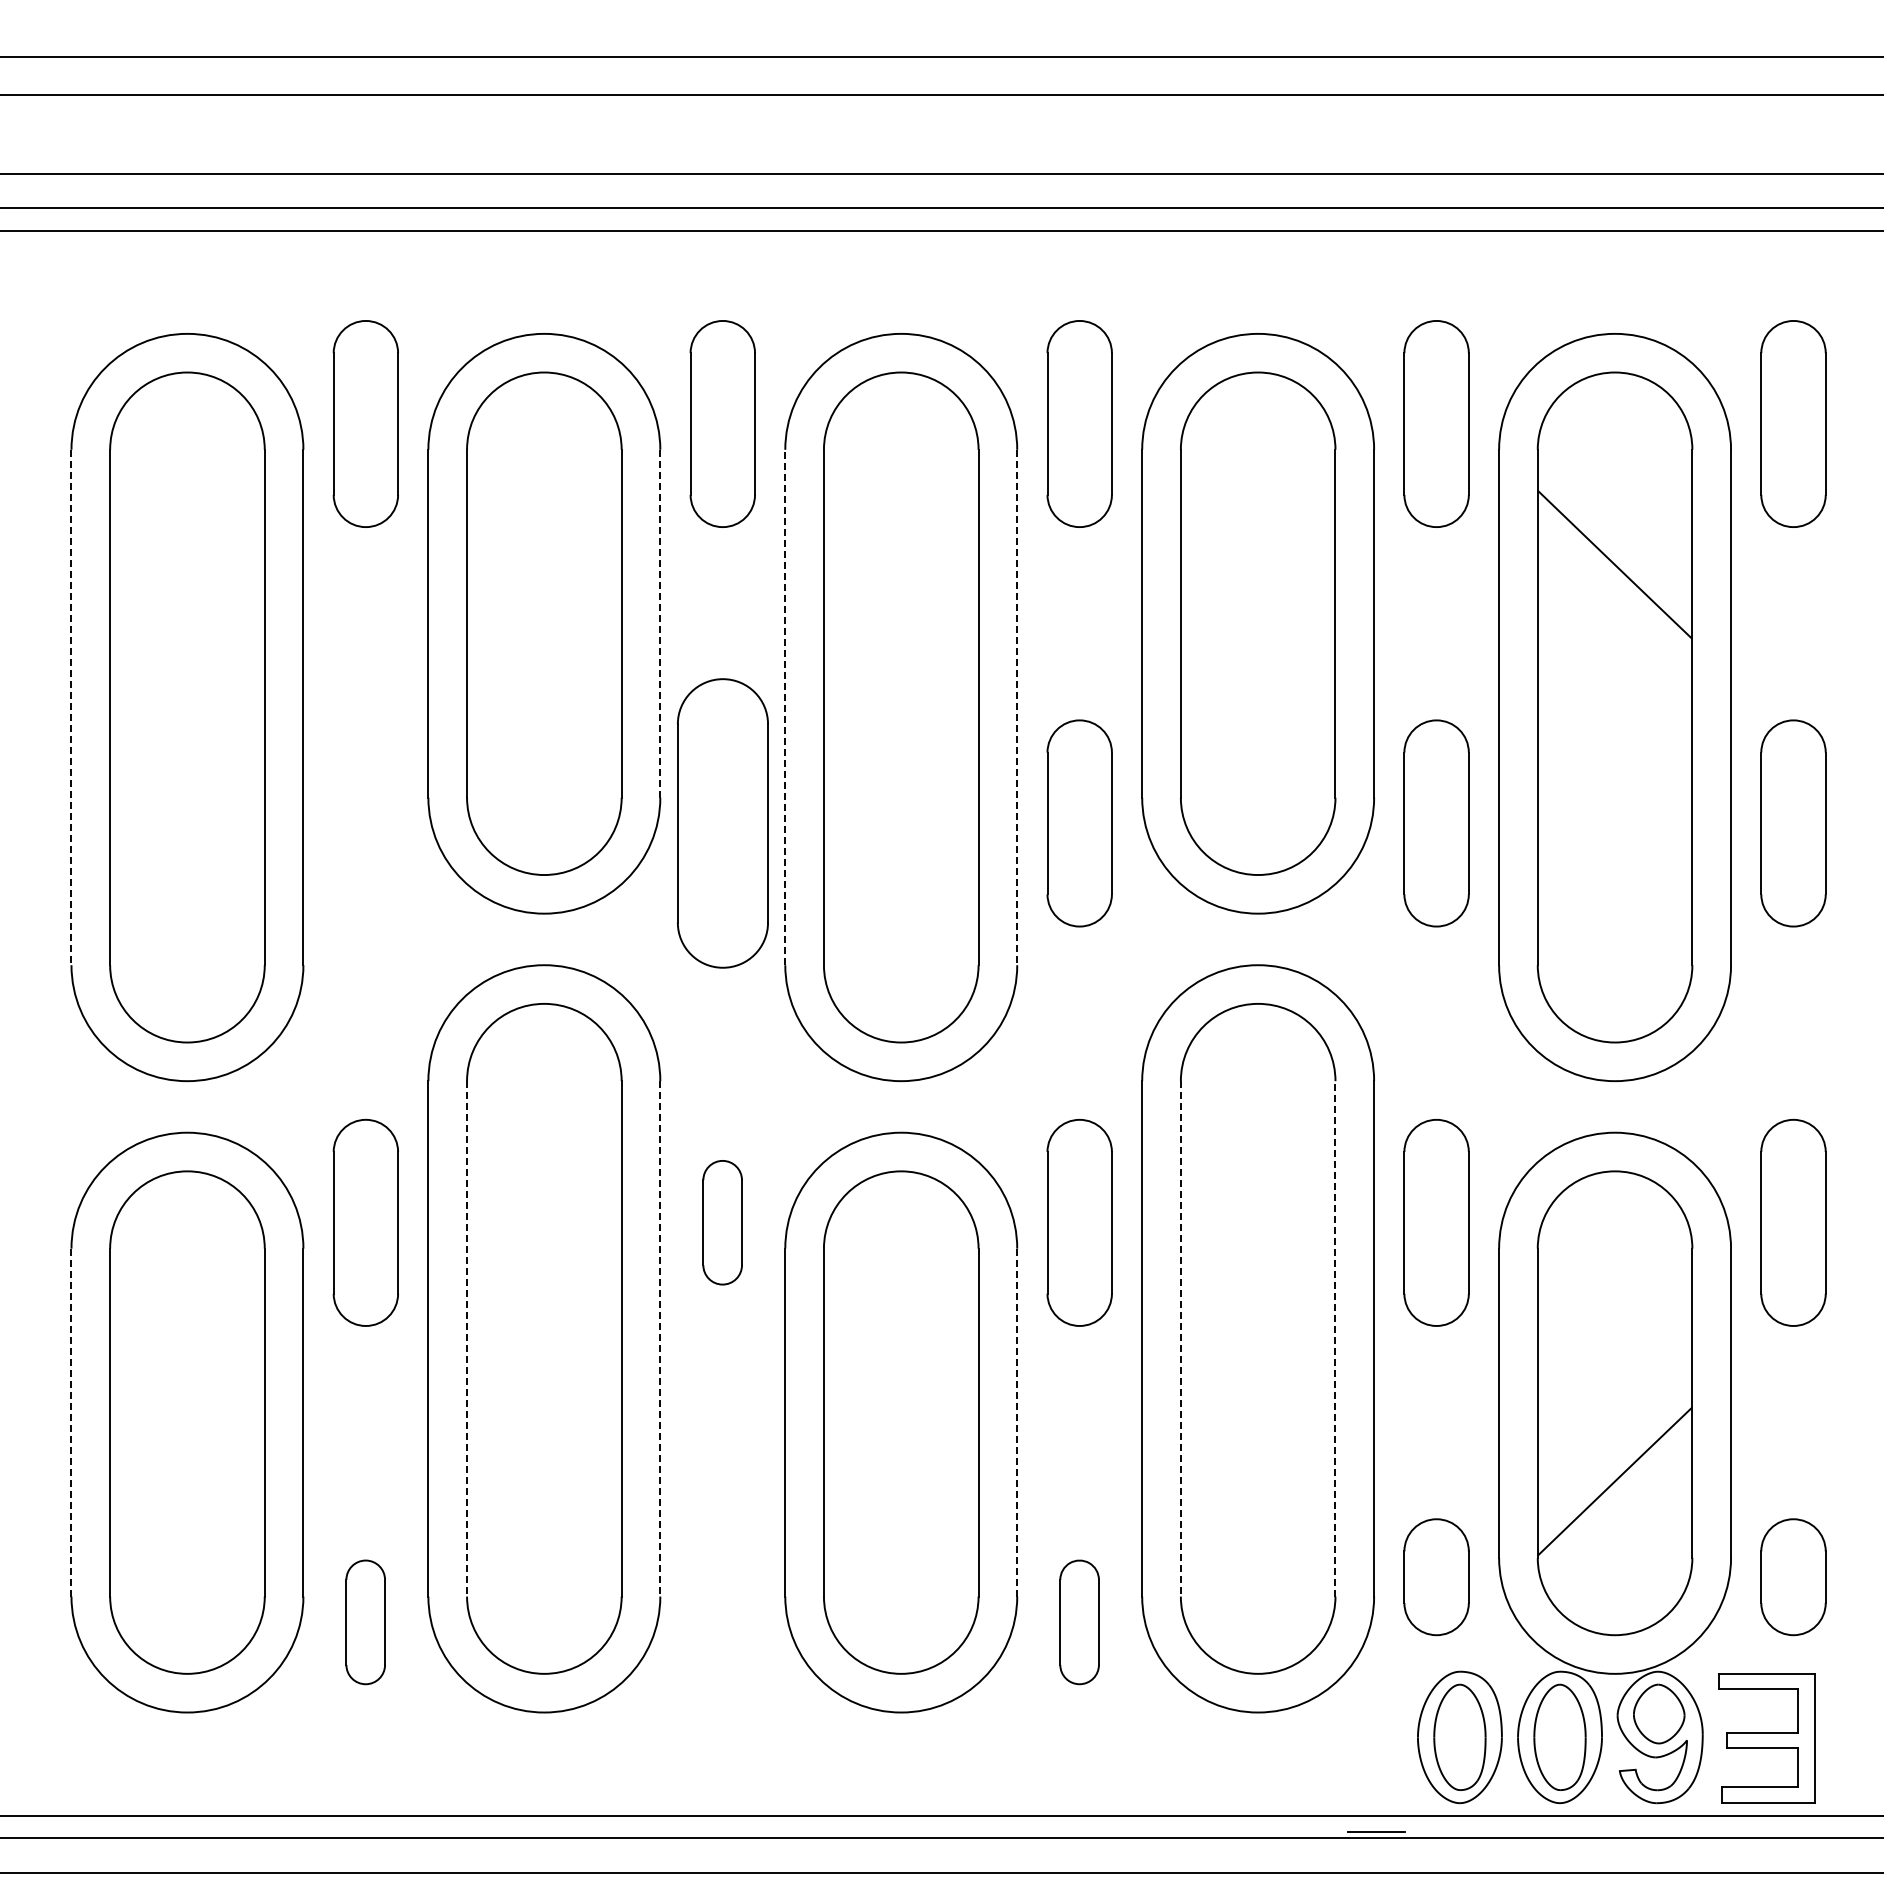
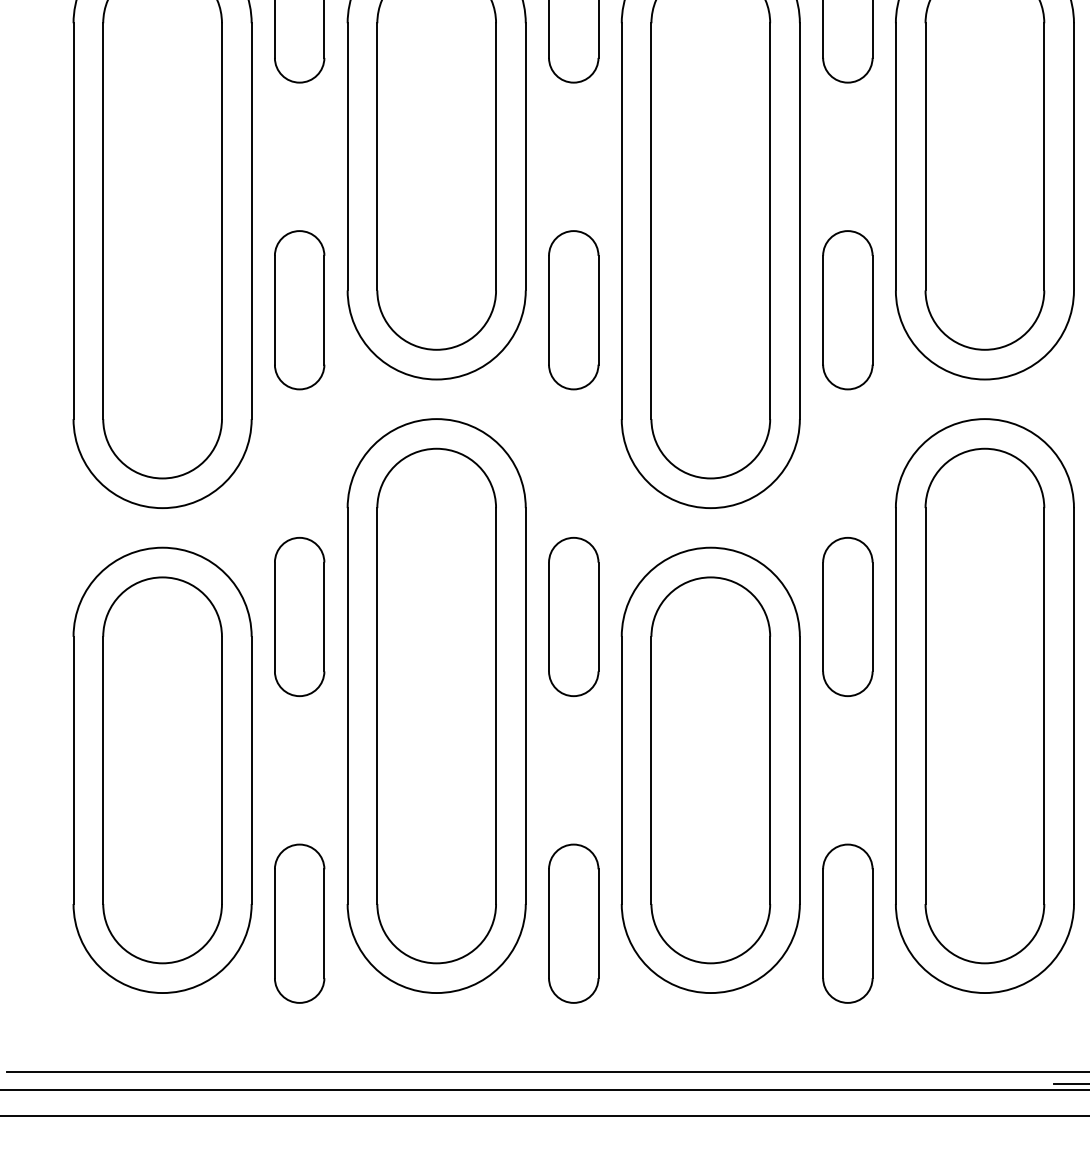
line: (660, 623) -> (525, 156), dashed -> solid
line: (71, 707) -> (73, 221), dashed -> solid
line: (785, 707) -> (621, 221), dashed -> solid
line: (1017, 707) -> (800, 221), dashed -> solid
part: (365, 823) -> (299, 310), added
part: (722, 823) -> (573, 310), size x0.71
part: (722, 1222) -> (573, 616), size x1.67
line: (467, 1338) -> (377, 705), dashed -> solid
line: (660, 1338) -> (525, 705), dashed -> solid
line: (1180, 1338) -> (925, 705), dashed -> solid
line: (1335, 1338) -> (1044, 705), dashed -> solid
line: (71, 1422) -> (73, 770), dashed -> solid
line: (1017, 1422) -> (800, 770), dashed -> solid
part: (365, 1622) -> (299, 923), size x1.67
part: (722, 1622) -> (573, 923), added
part: (1079, 1622) -> (847, 923), size x1.67

